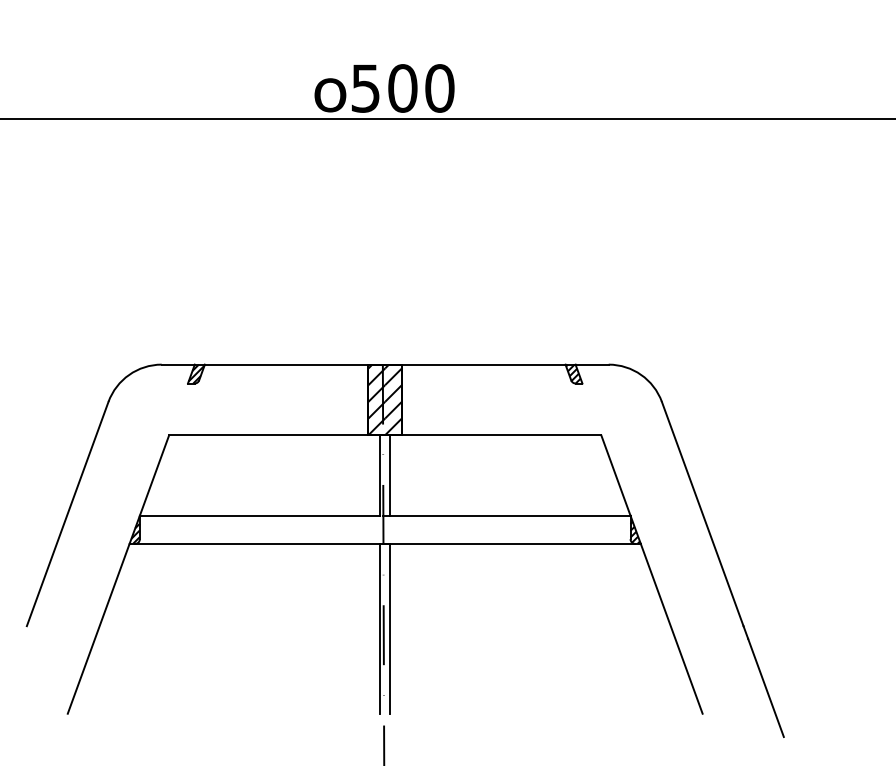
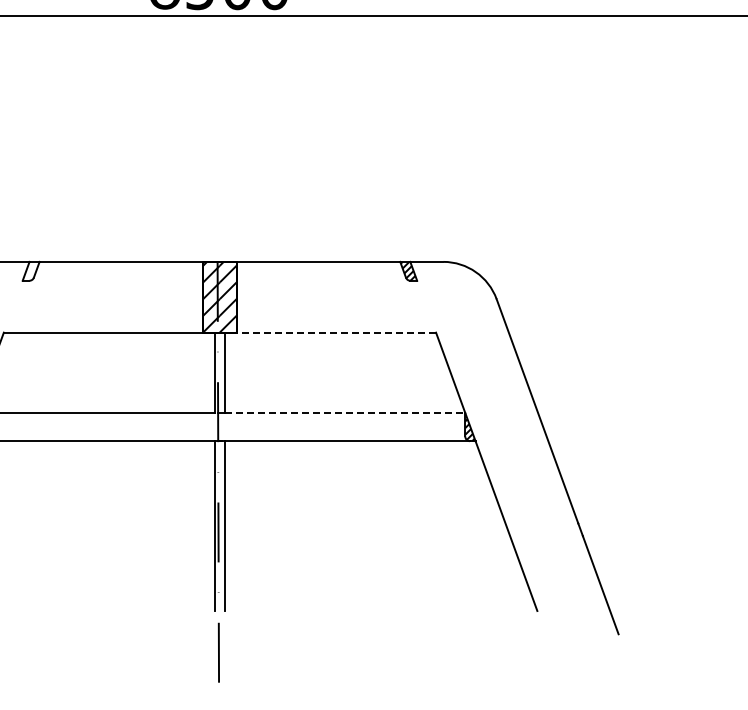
hatch: (196, 373) -> (31, 270), removed
line: (501, 435) -> (336, 332), solid -> dashed
line: (510, 515) -> (345, 412), solid -> dashed

